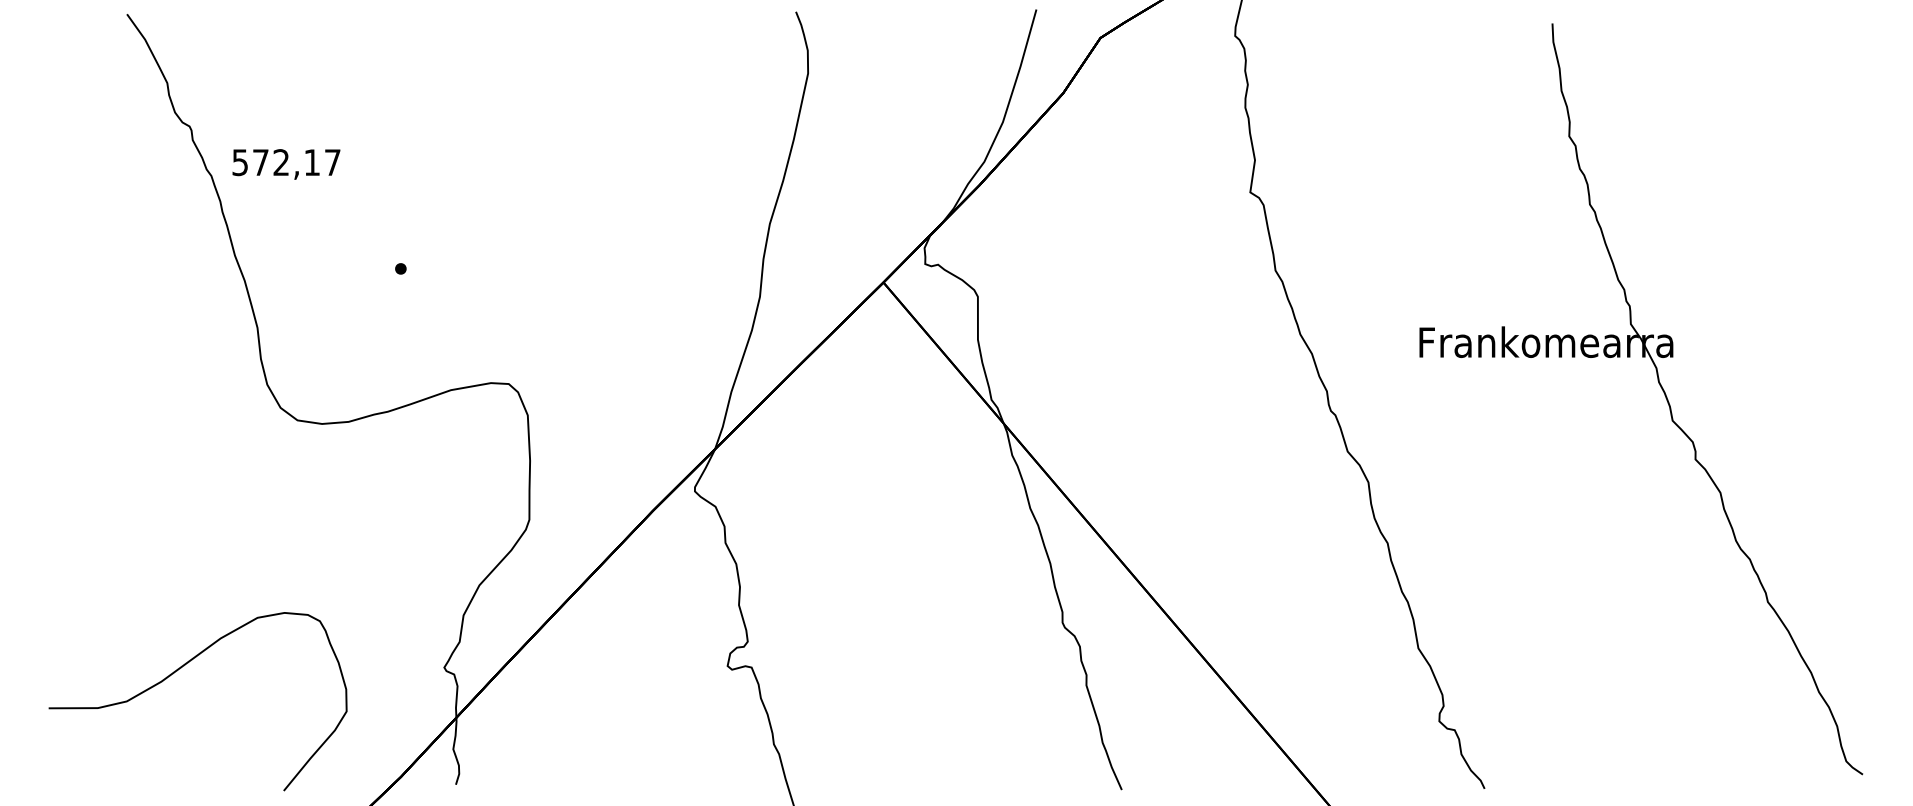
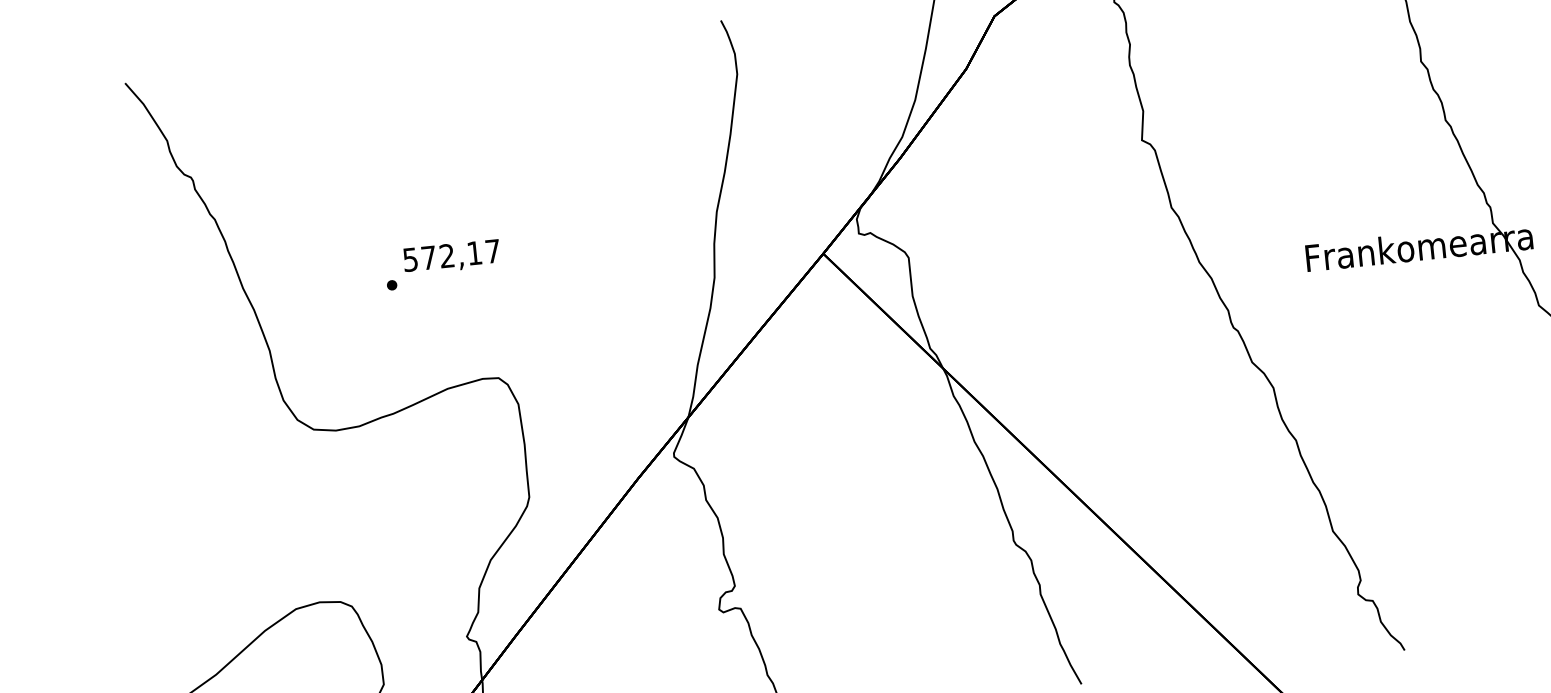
text: (286, 164) -> (451, 257), moved

